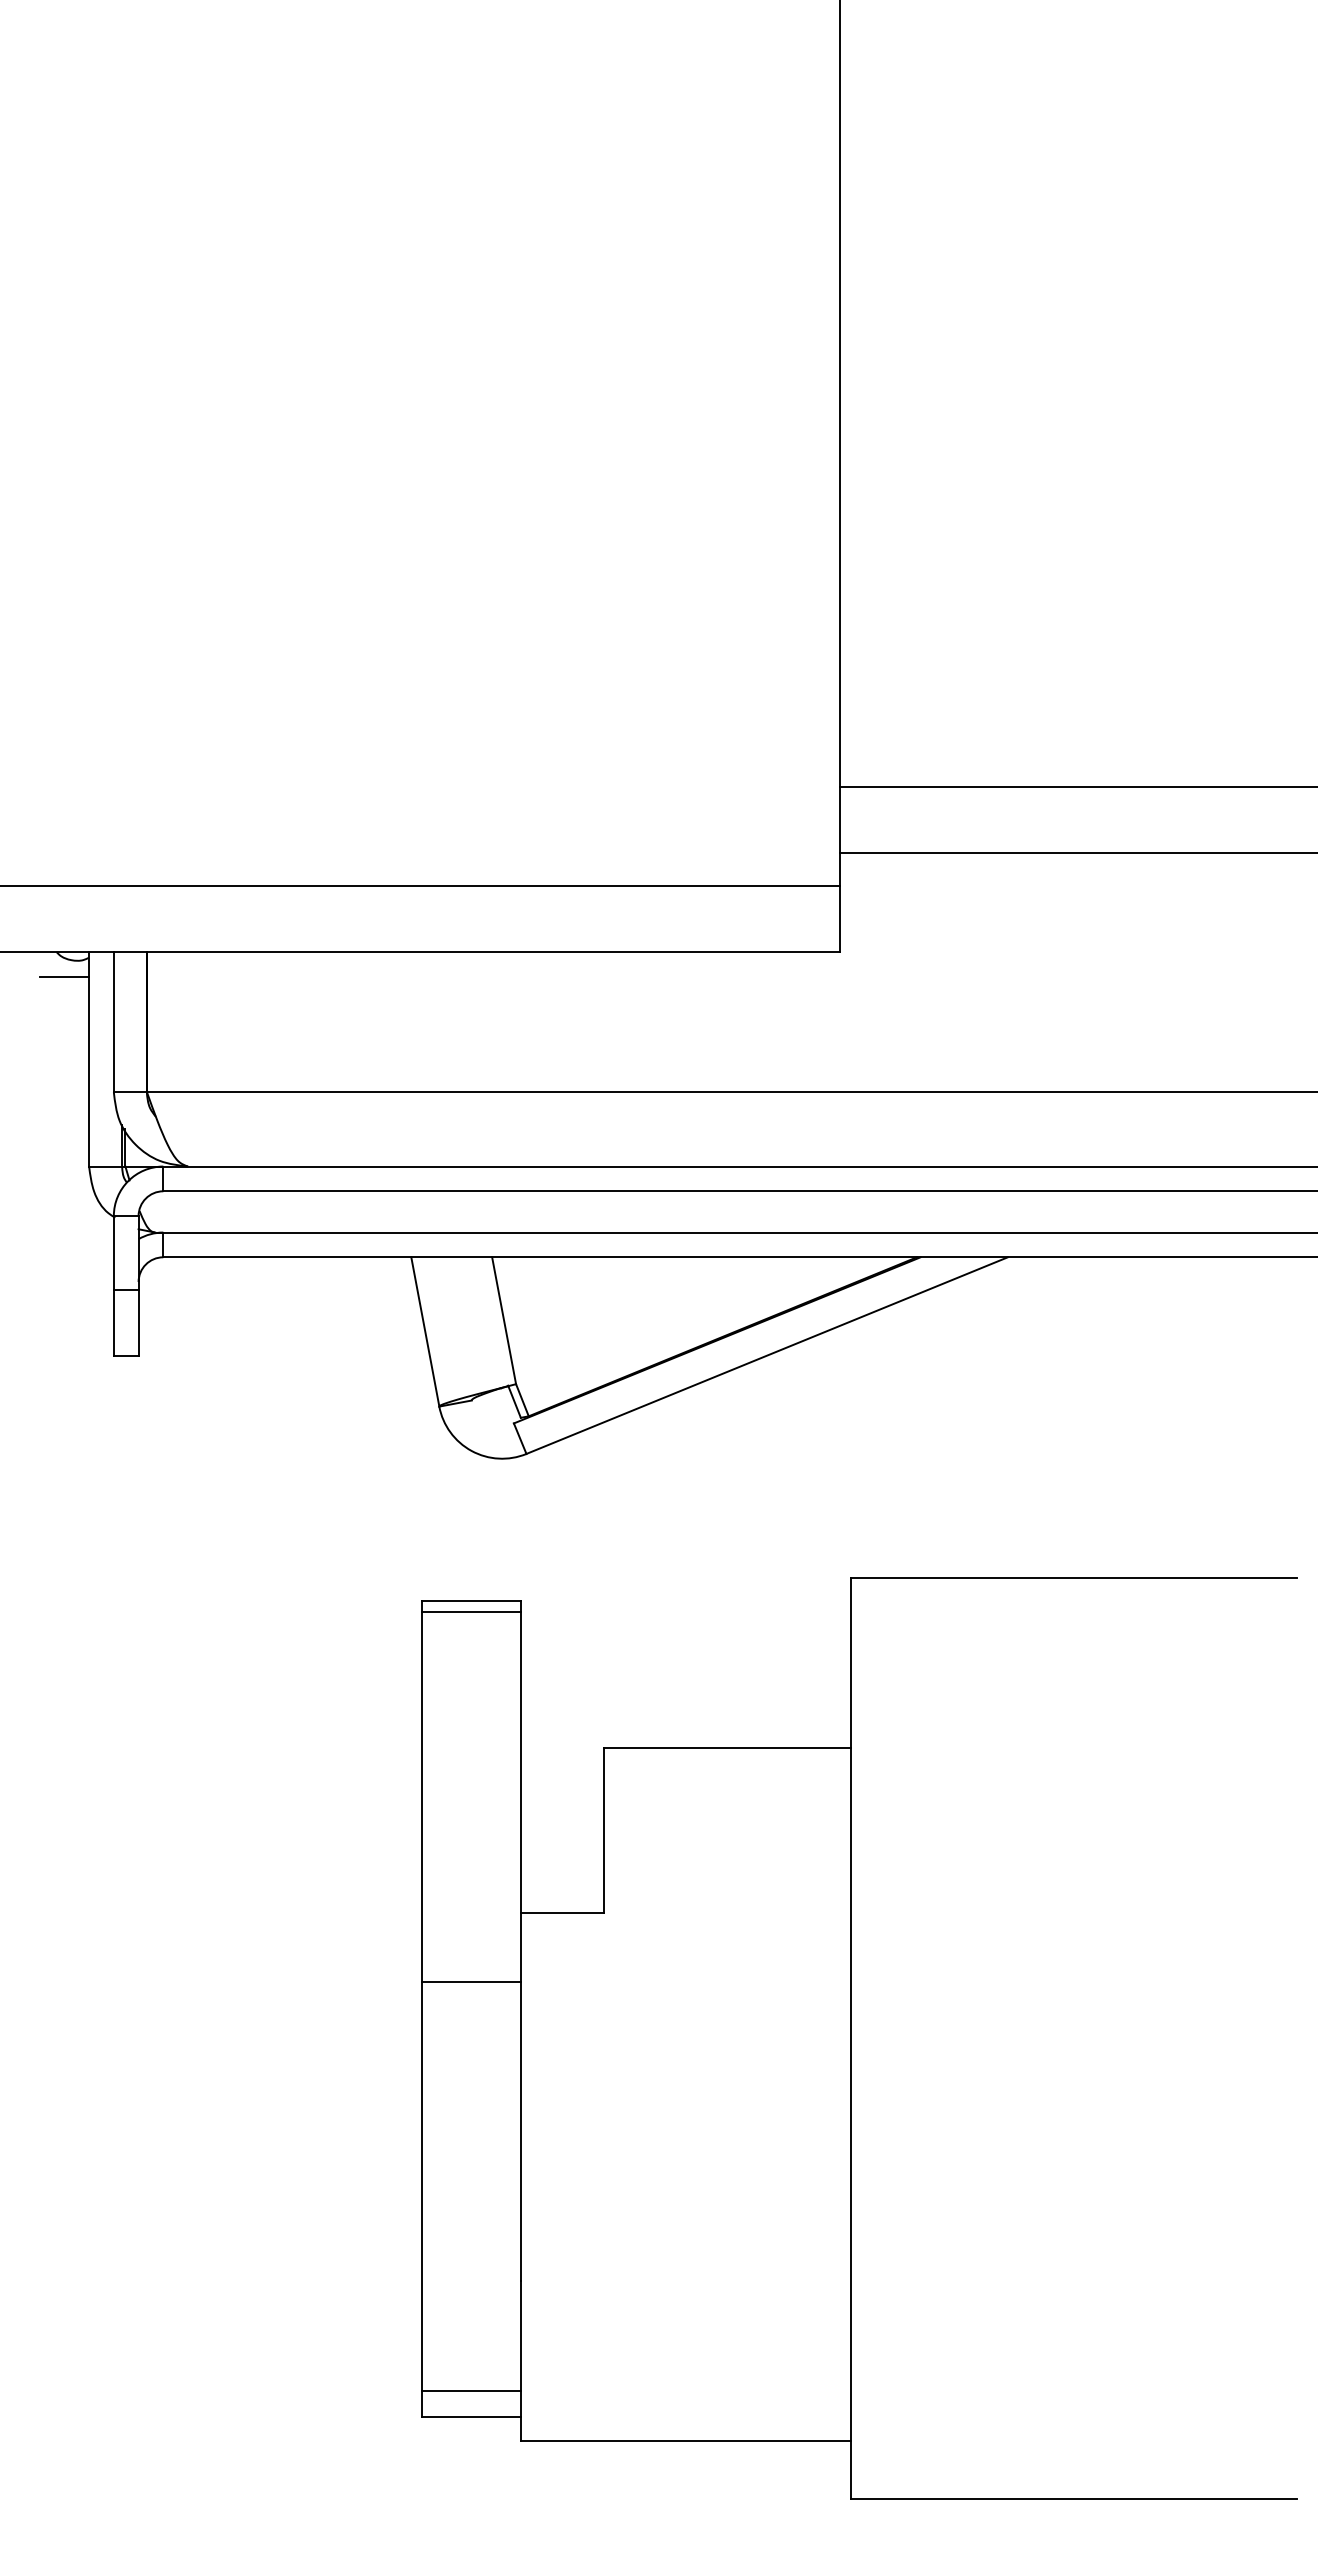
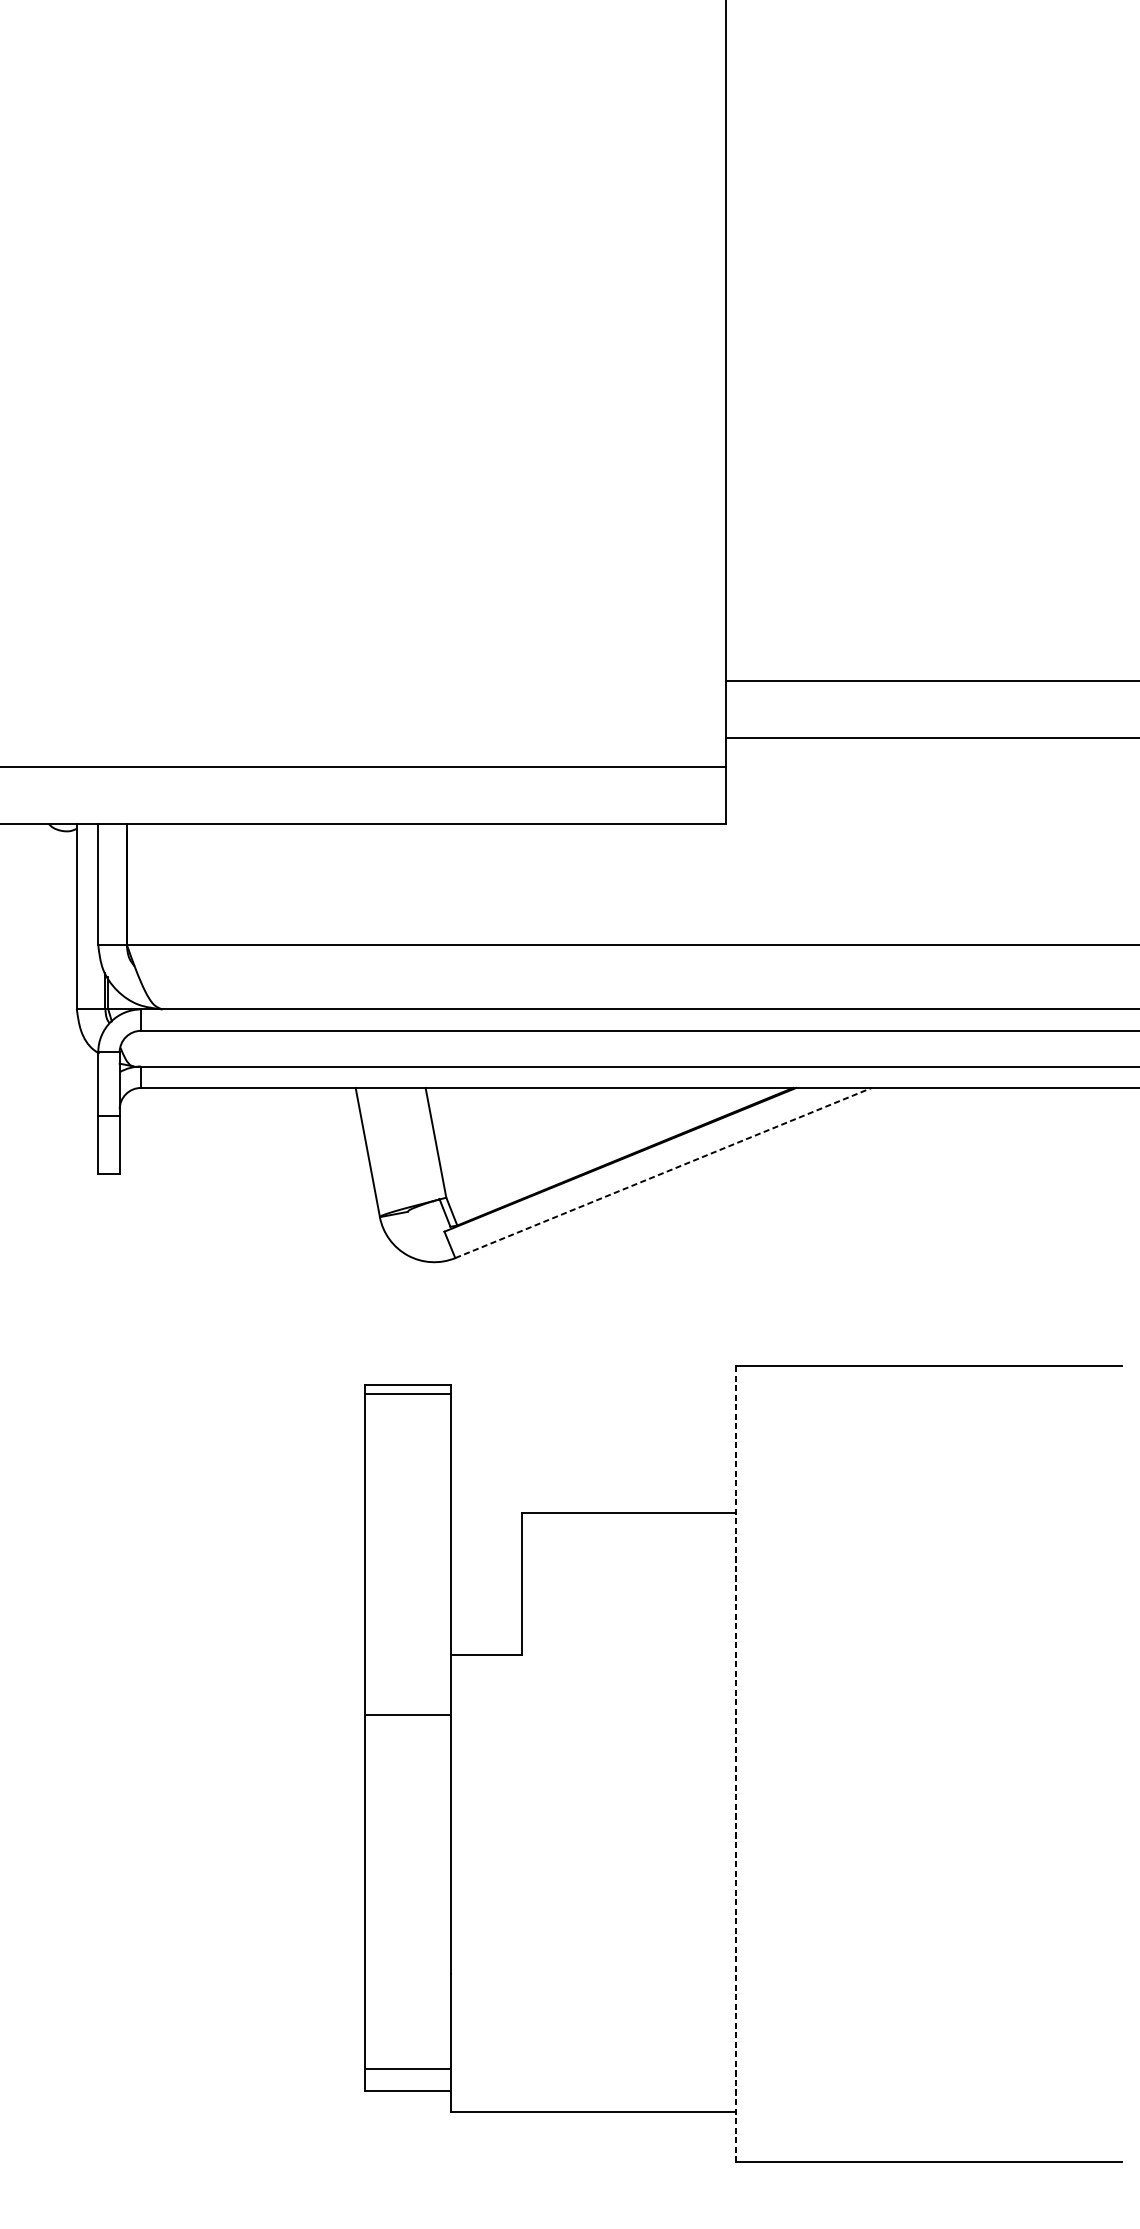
line: (64, 976) -> (55, 844), removed
line: (767, 1355) -> (663, 1172), solid -> dashed
line: (851, 2037) -> (736, 1763), solid -> dashed

